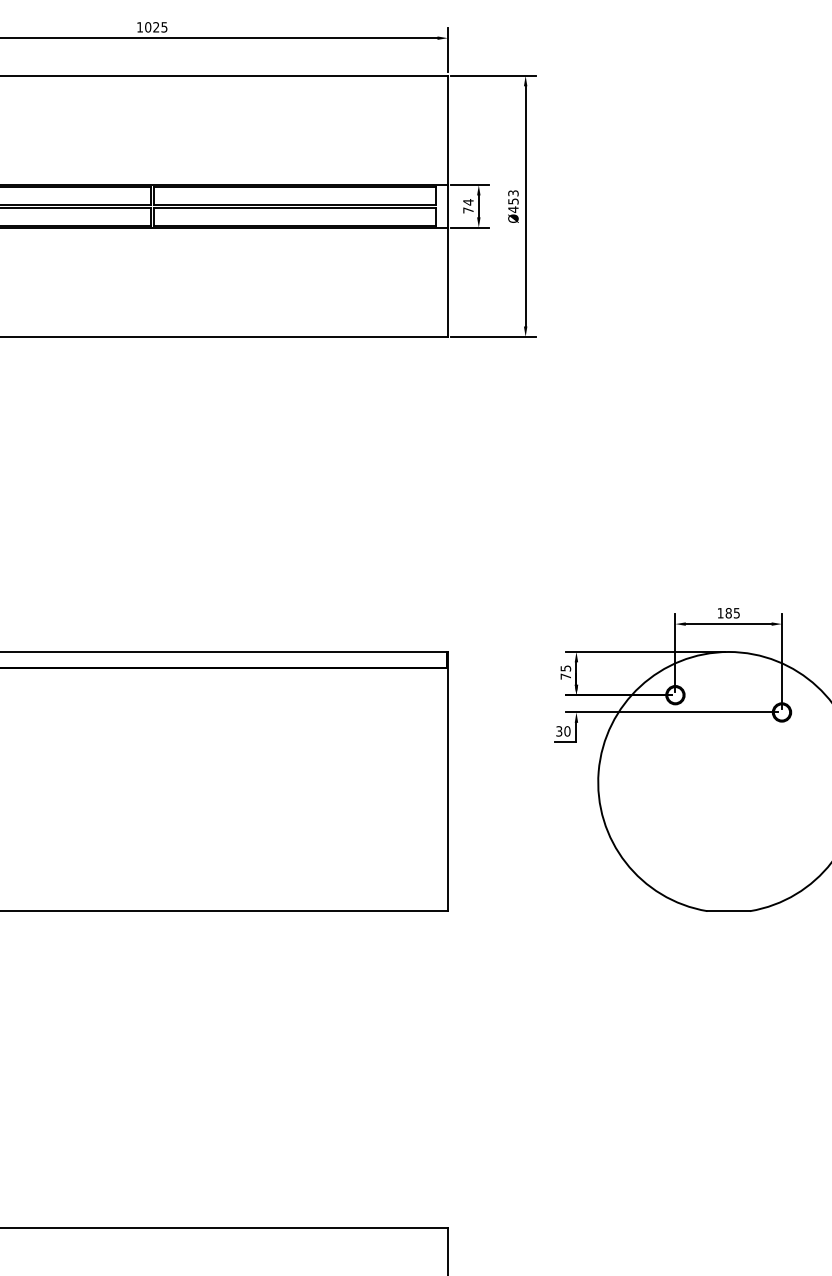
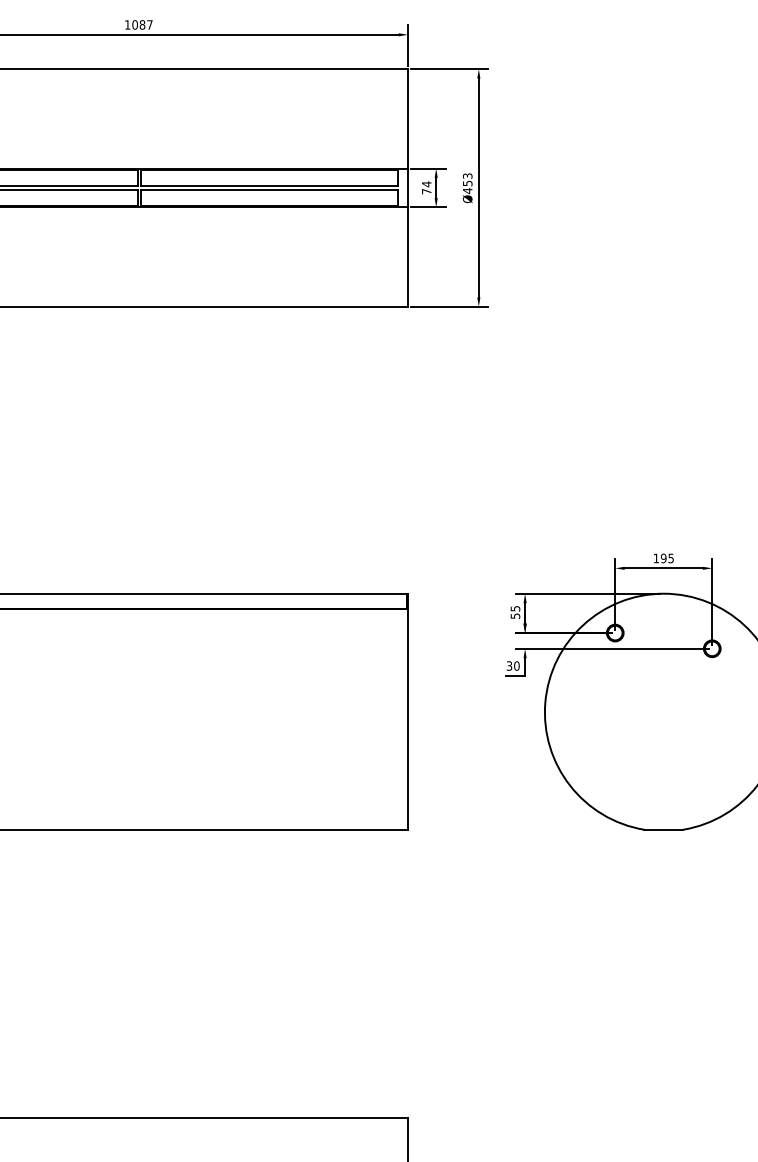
text: (160, 27) -> (146, 25), 1025 -> 1087
text: (728, 613) -> (663, 558), 185 -> 195
text: (565, 676) -> (515, 616), 75 -> 55

